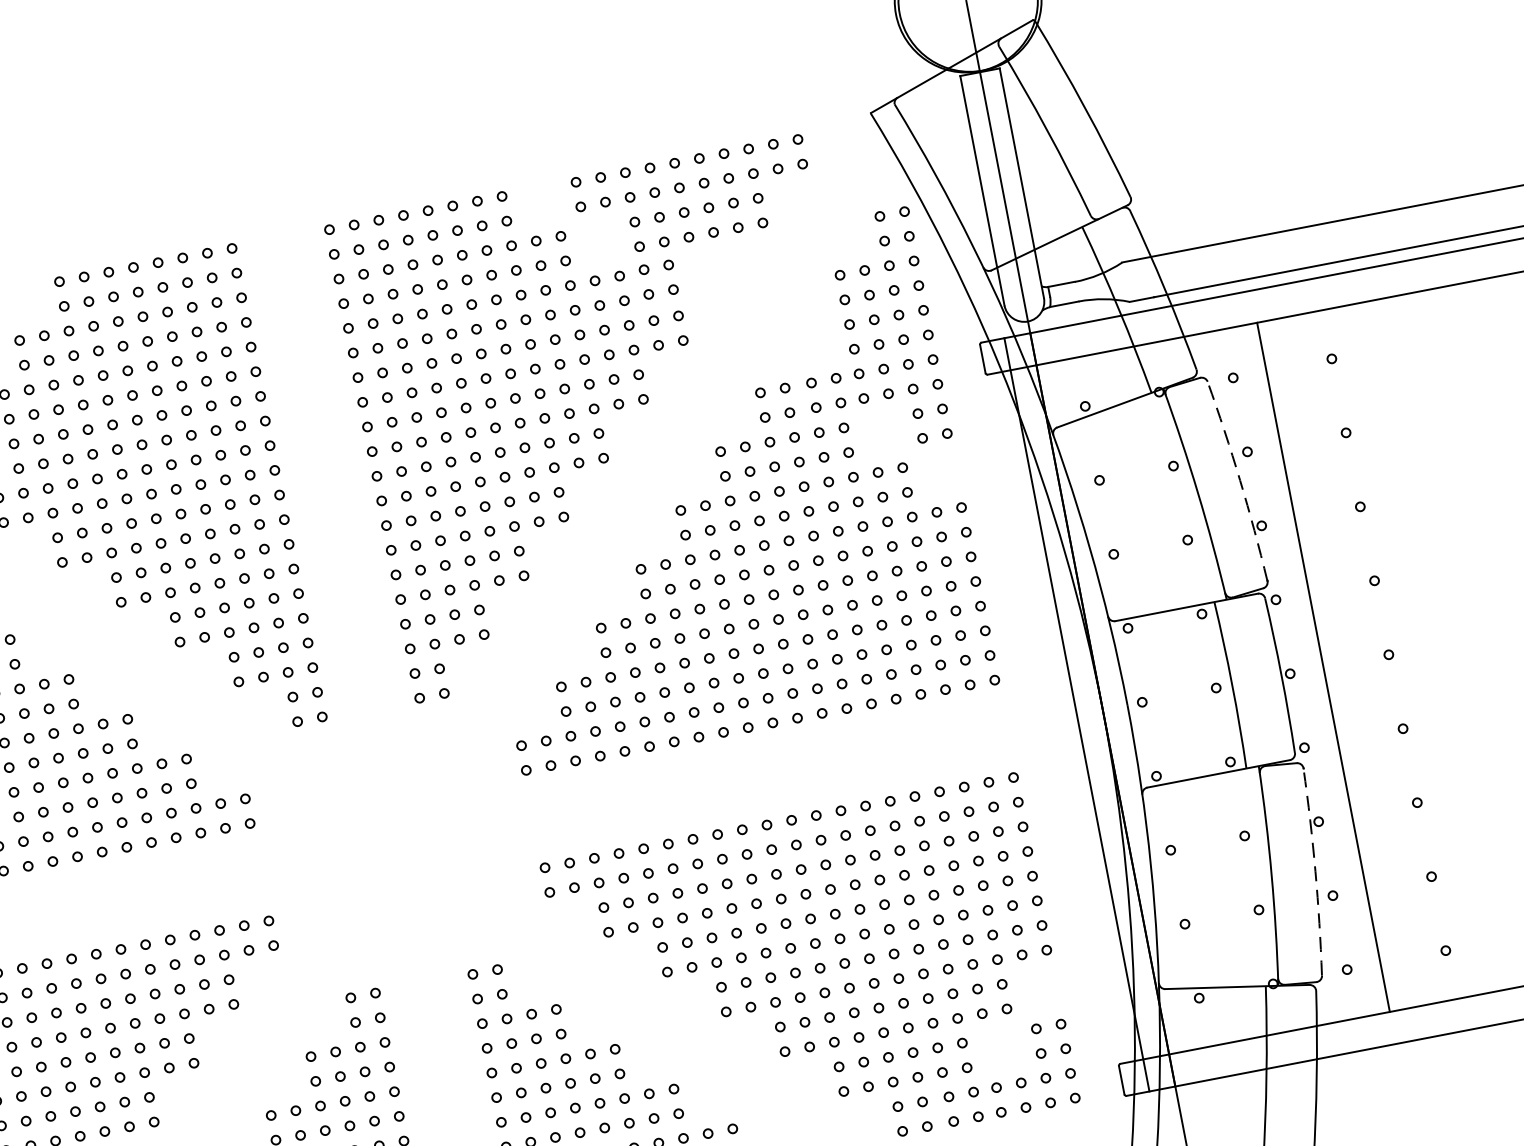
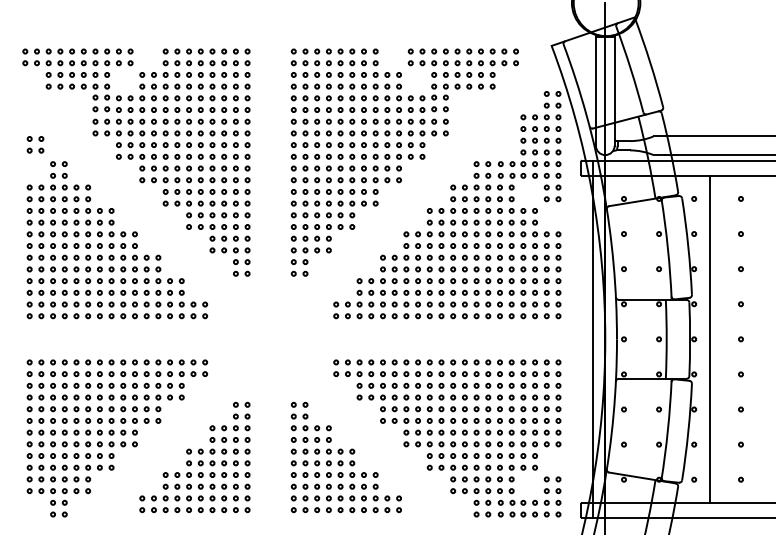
arc: (1240, 480) -> (688, 246), dashed -> solid
arc: (1316, 872) -> (688, 432), dashed -> solid

